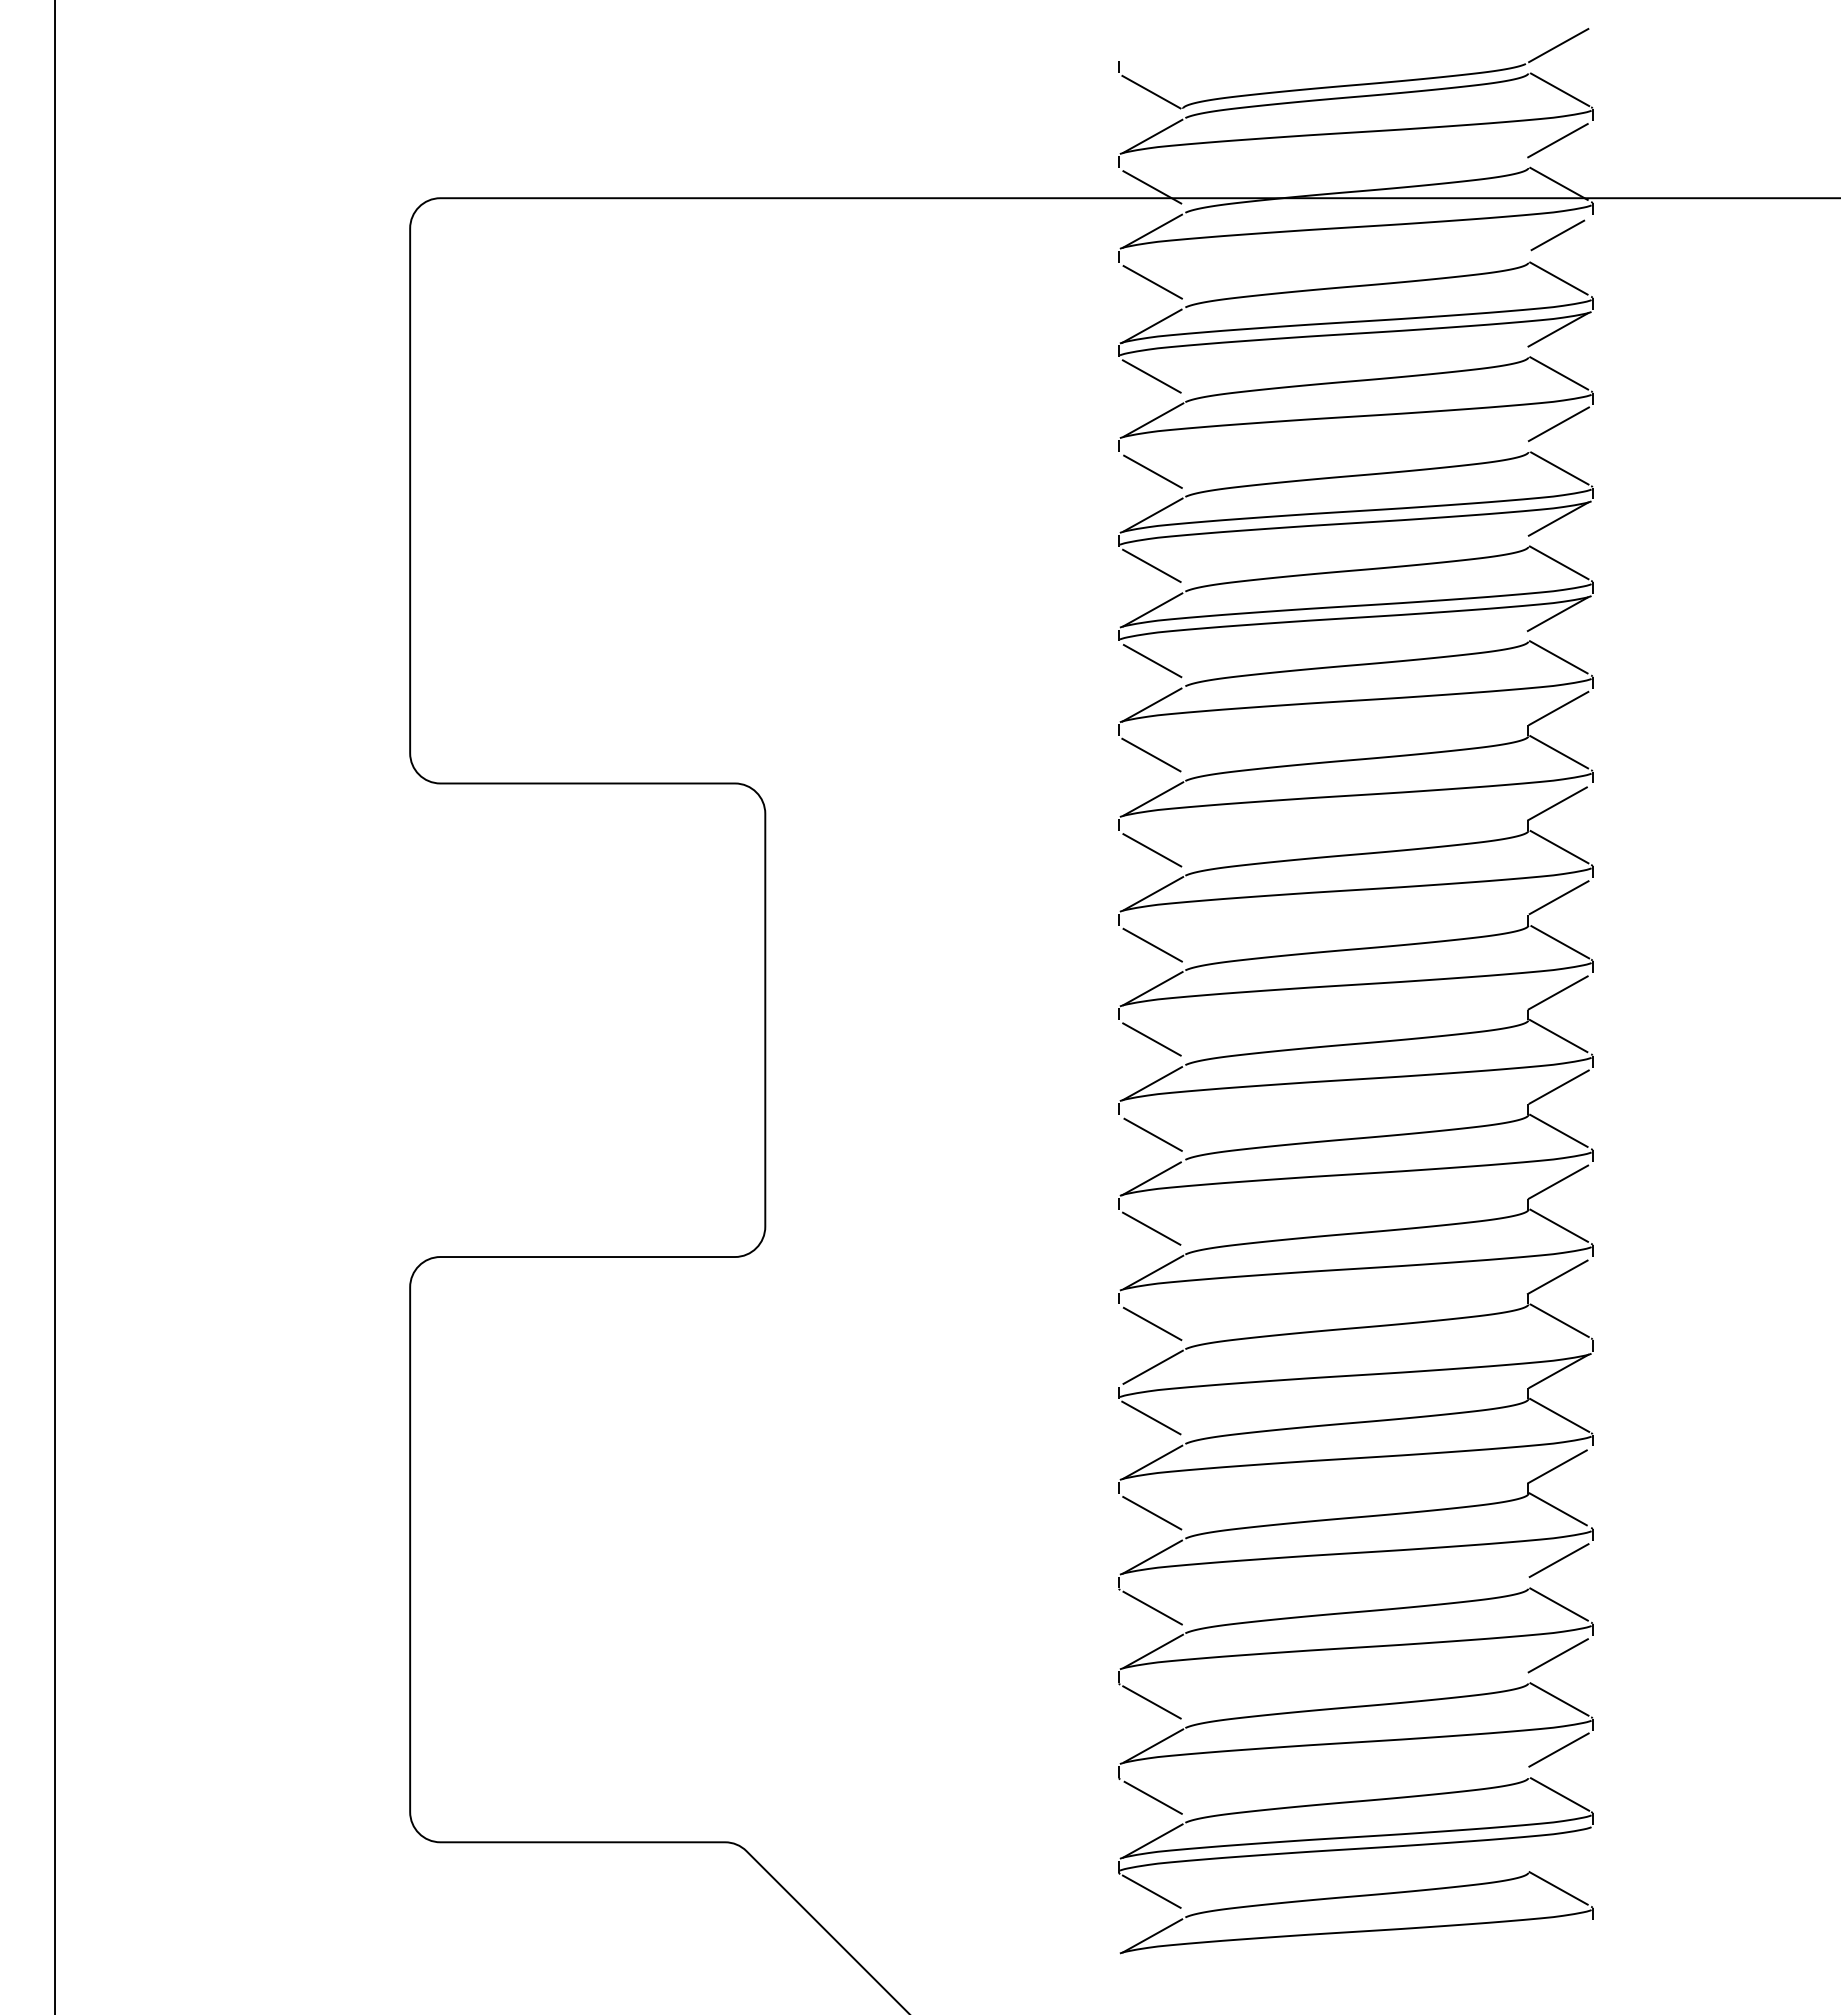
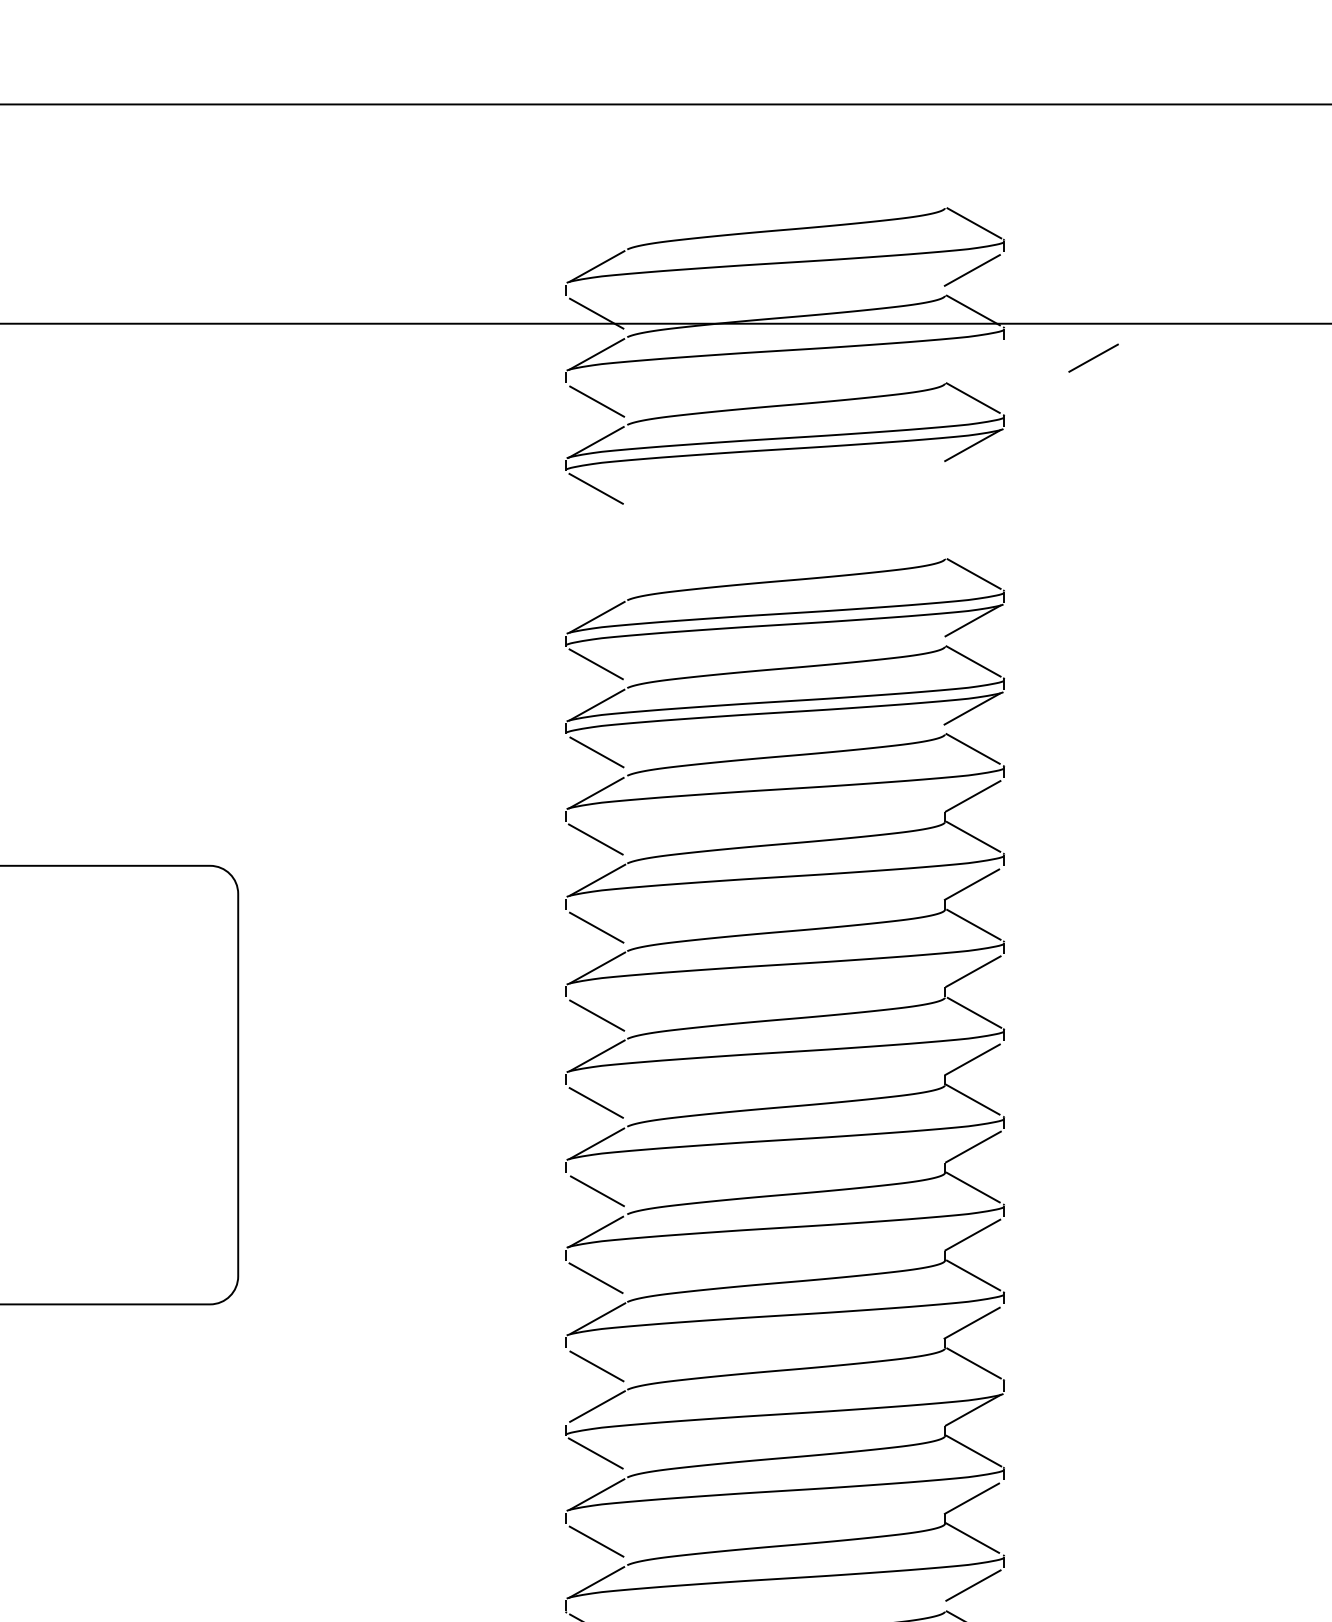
part: (1358, 83) -> (787, 217), removed
line: (1557, 235) -> (1093, 358), moved
part: (1355, 422) -> (784, 531), removed

